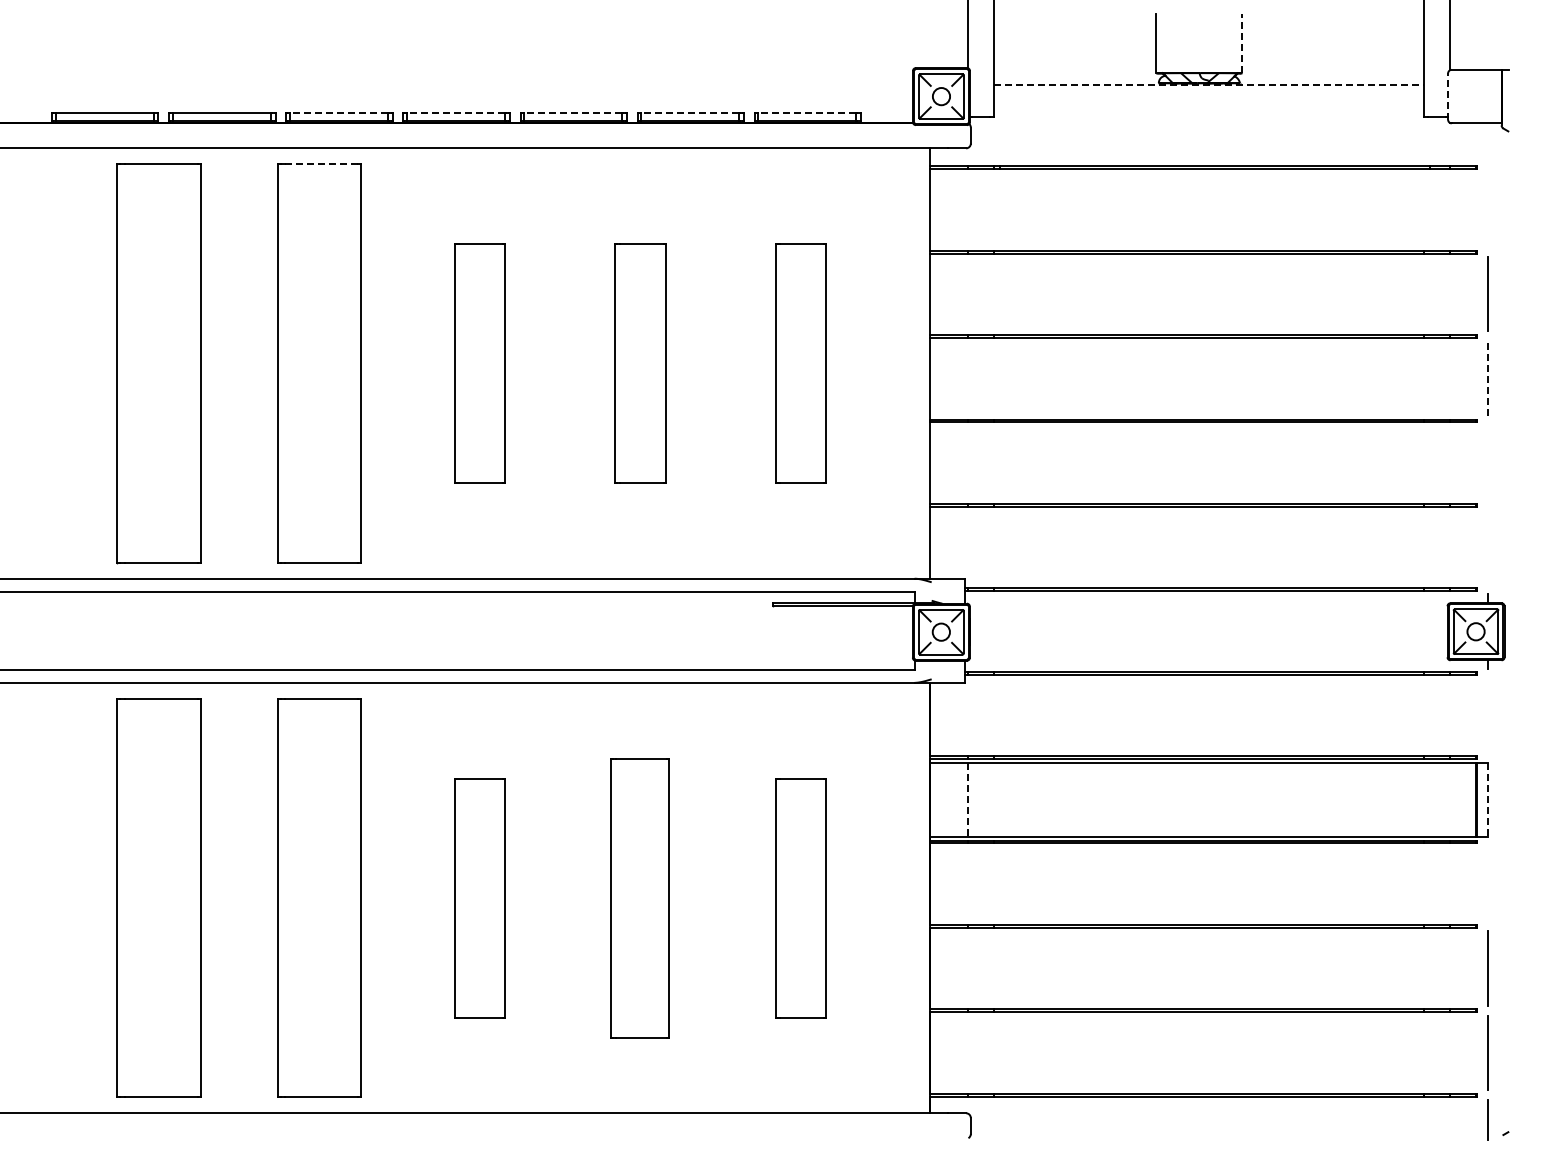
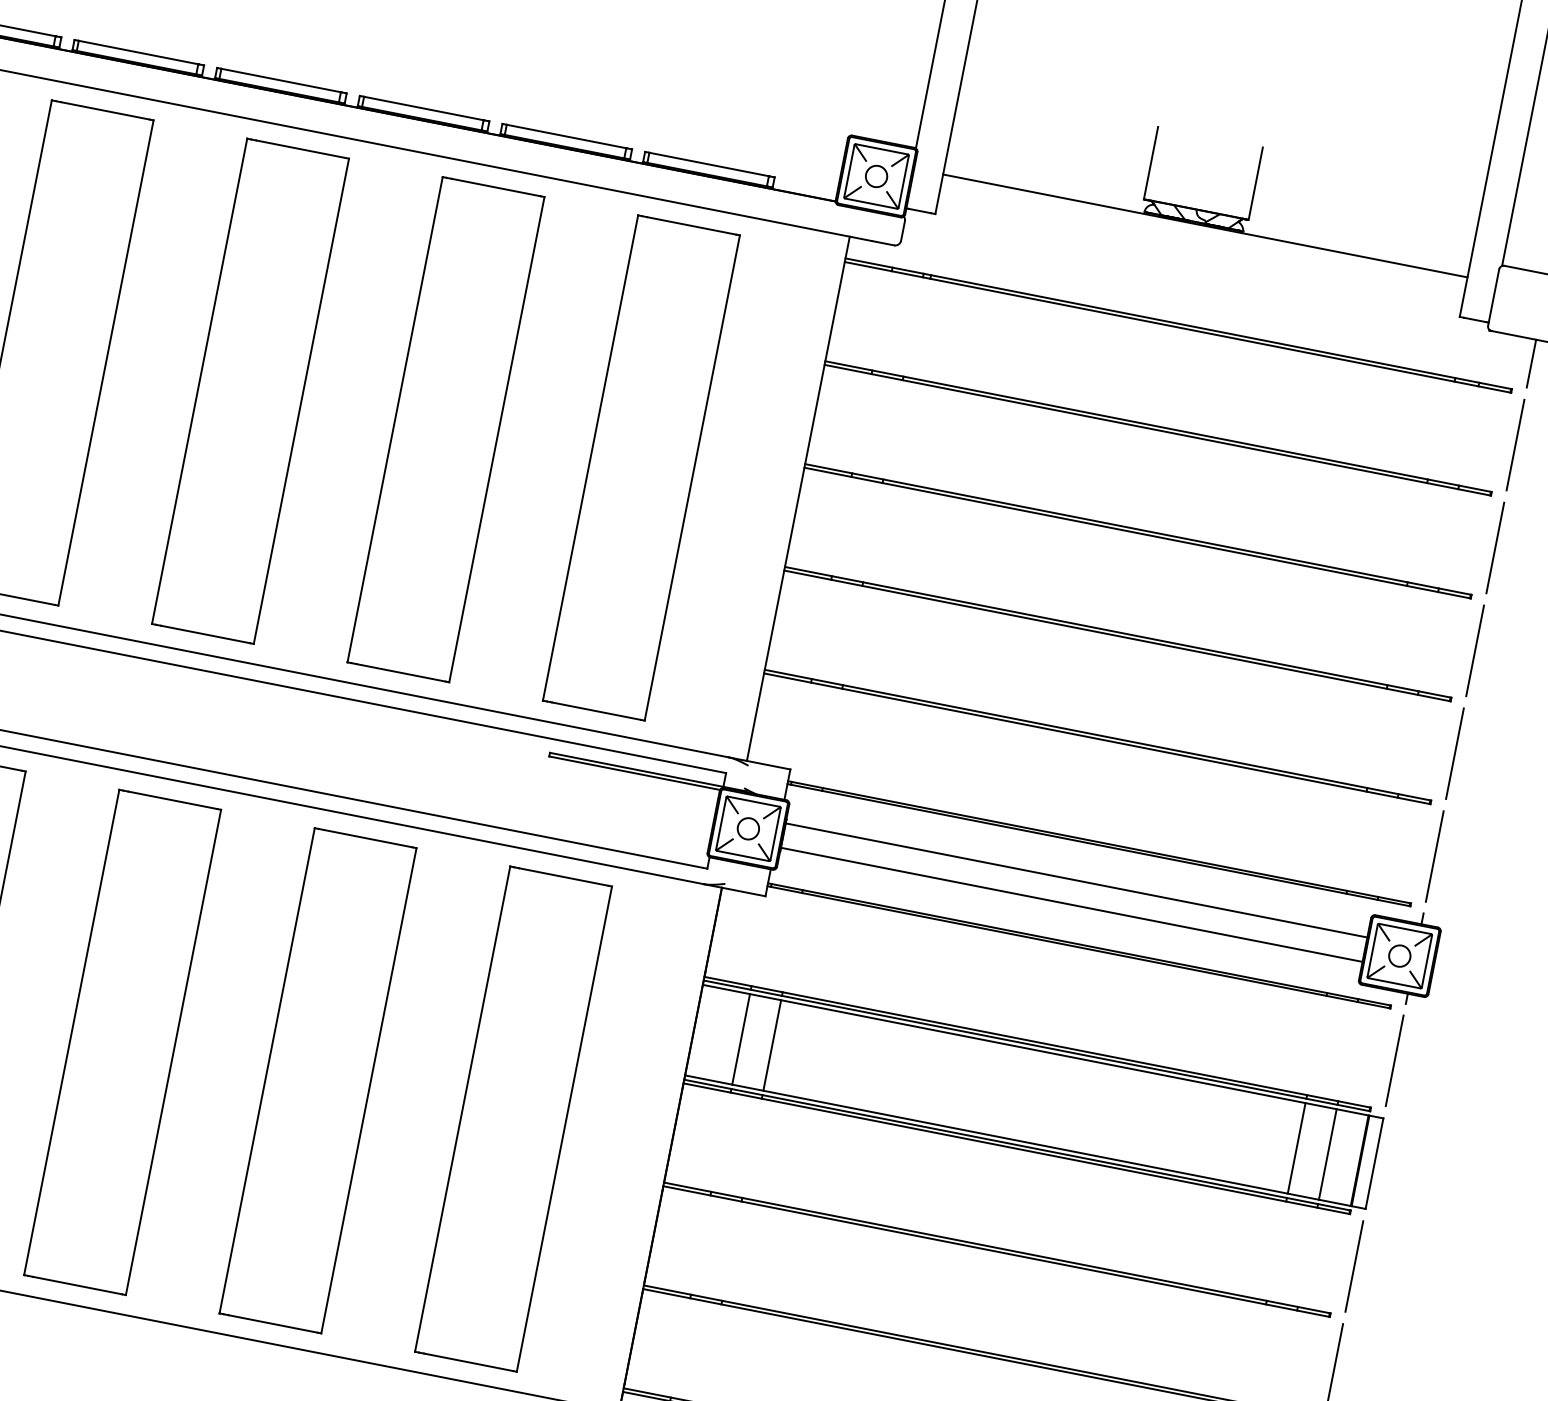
line: (1242, 43) -> (1255, 183), dashed -> solid
line: (1209, 84) -> (1205, 225), dashed -> solid
line: (1448, 96) -> (1494, 297), dashed -> solid
line: (338, 113) -> (138, 52), dashed -> solid
line: (455, 113) -> (280, 80), dashed -> solid
line: (572, 113) -> (423, 108), dashed -> solid
line: (689, 113) -> (565, 136), dashed -> solid
line: (806, 113) -> (708, 164), dashed -> solid
line: (1488, 142) -> (1531, 363), added
line: (321, 164) -> (105, 111), dashed -> solid
line: (1488, 209) -> (1515, 444), added
part: (479, 363) -> (250, 391), size x1.67
part: (640, 363) -> (446, 429), size x1.67
part: (800, 363) -> (641, 467), size x1.67
line: (1488, 378) -> (1475, 650), dashed -> solid
line: (1488, 463) -> (1455, 754), added
line: (1487, 547) -> (1433, 856), added
line: (1208, 622) -> (1076, 880), added
line: (1208, 642) -> (1071, 905), added
line: (1487, 714) -> (1393, 1059), added
line: (993, 799) -> (771, 1045), added
line: (1424, 799) -> (1296, 1148), added
line: (1449, 799) -> (1327, 1154), added
line: (968, 800) -> (741, 1040), dashed -> solid
line: (1488, 800) -> (1374, 1164), dashed -> solid
line: (1488, 884) -> (1354, 1266), added
part: (479, 897) -> (122, 1041), size x1.67
part: (639, 897) -> (317, 1079), size x1.43
part: (800, 897) -> (513, 1118), size x1.67

